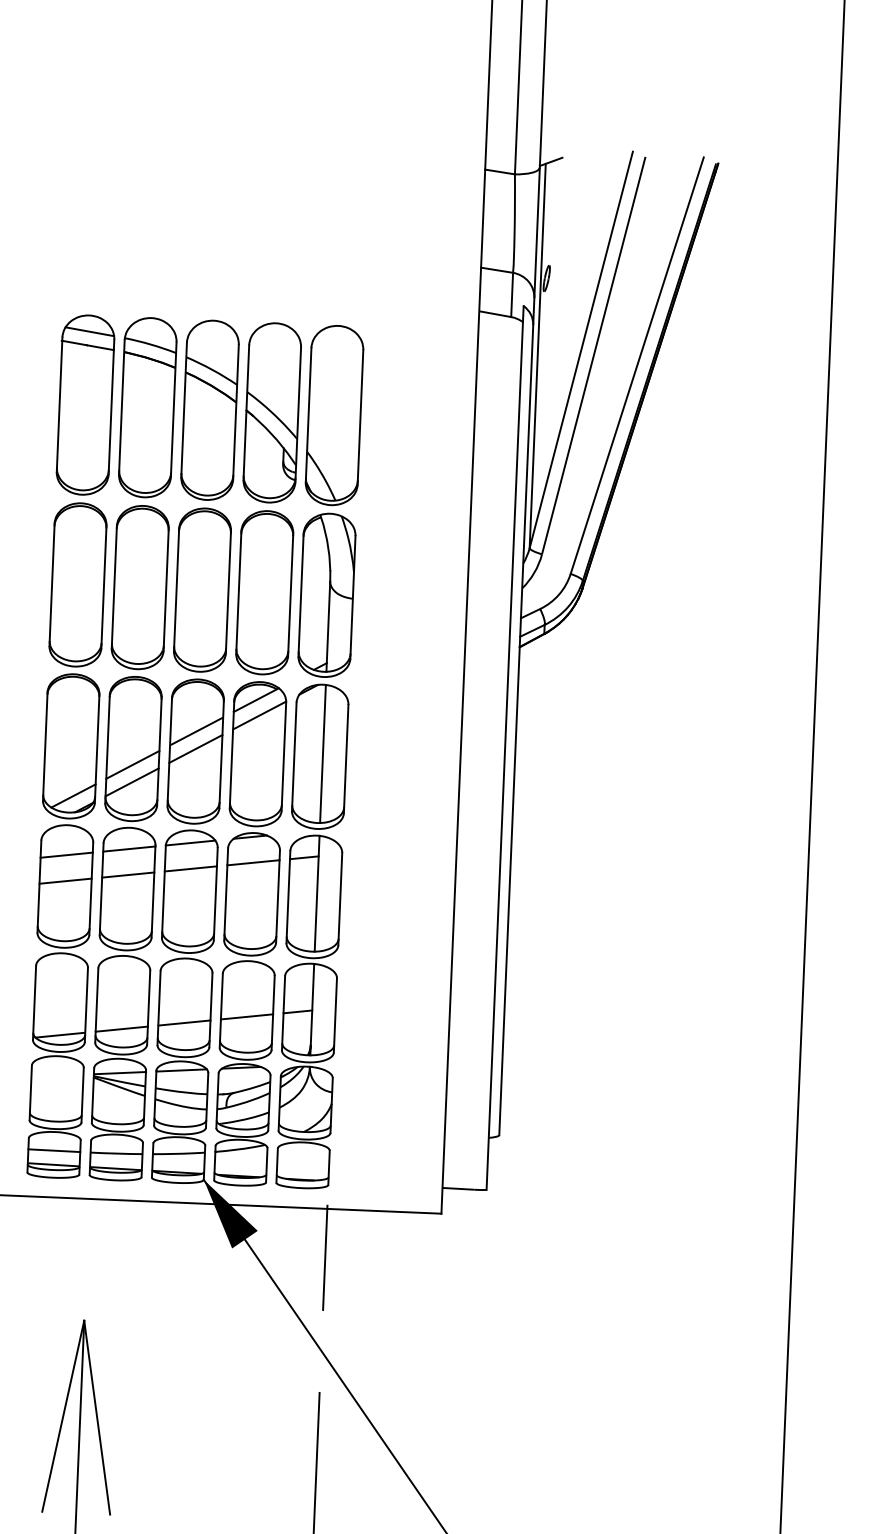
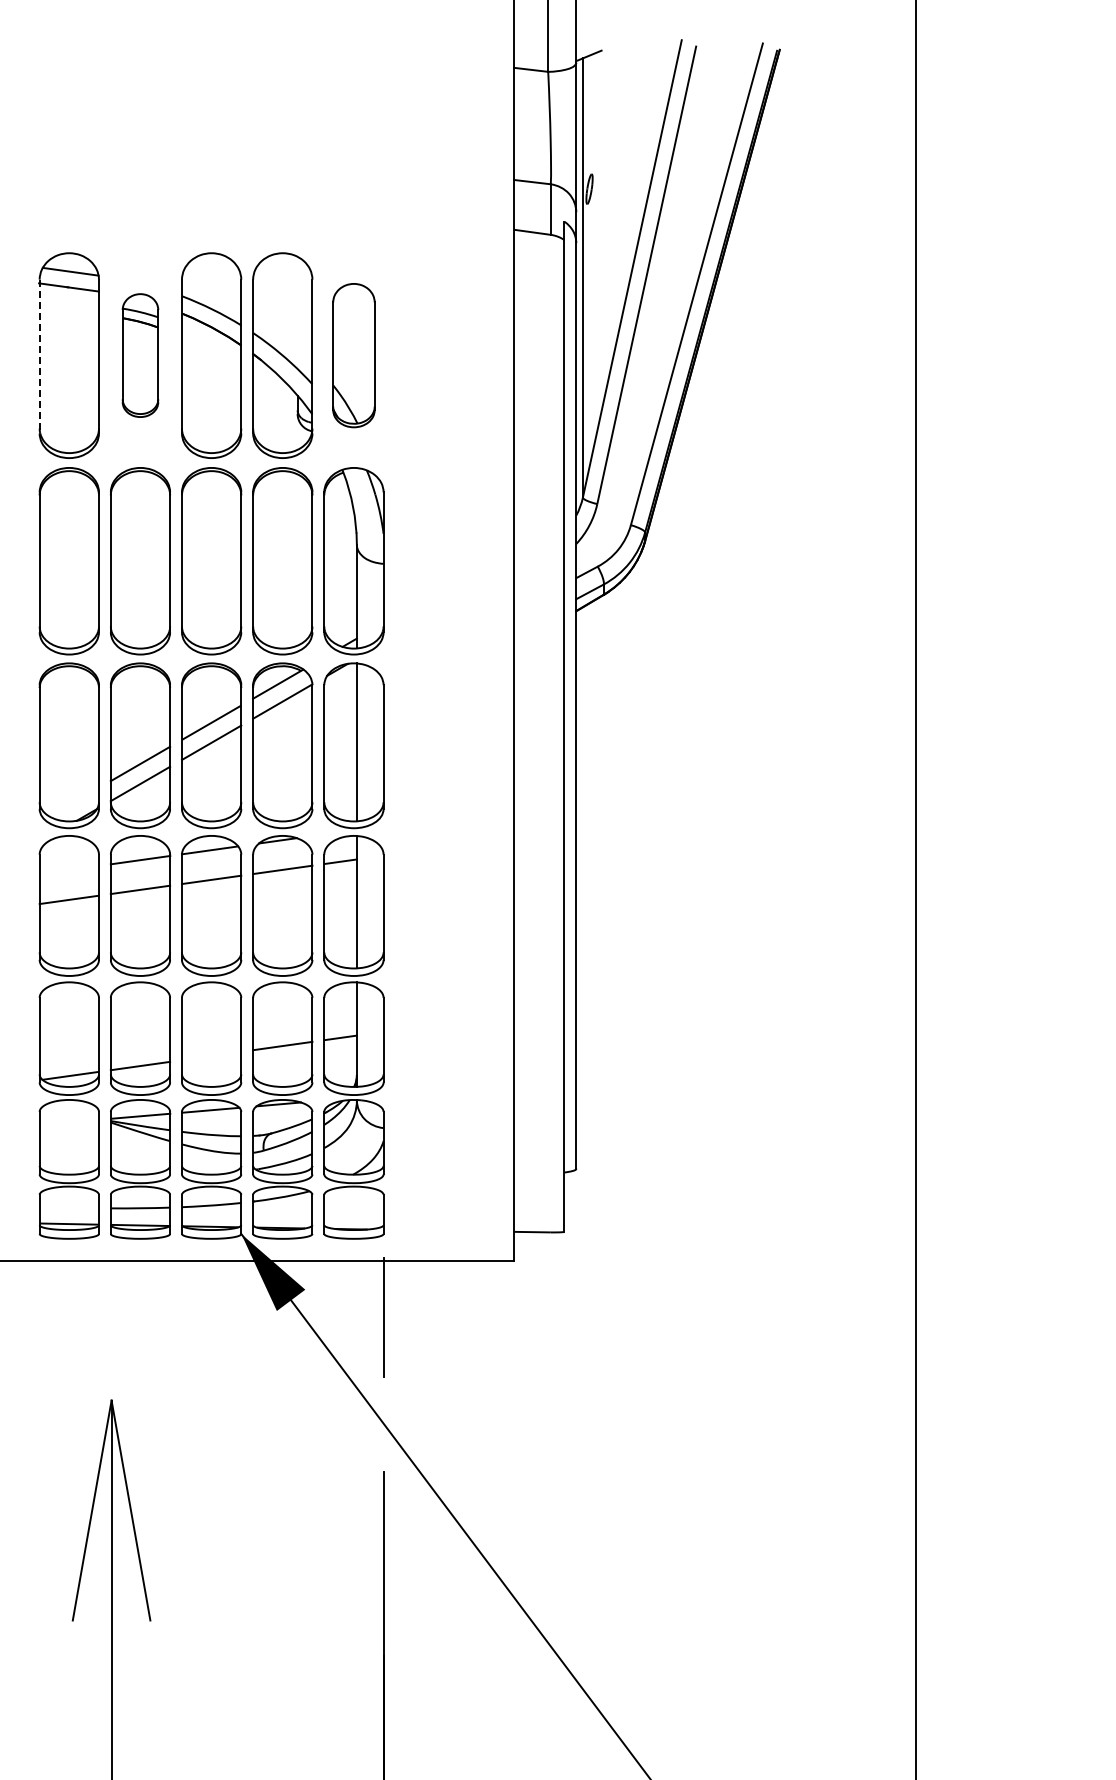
line: (59, 404) -> (39, 356), solid -> dashed
part: (147, 407) -> (140, 355), size x0.6
part: (334, 415) -> (353, 355), size x0.7
line: (72, 795) -> (73, 801), removed
line: (66, 854) -> (68, 869), removed
line: (184, 1022) -> (211, 1055), removed
line: (53, 1150) -> (68, 1207), removed

